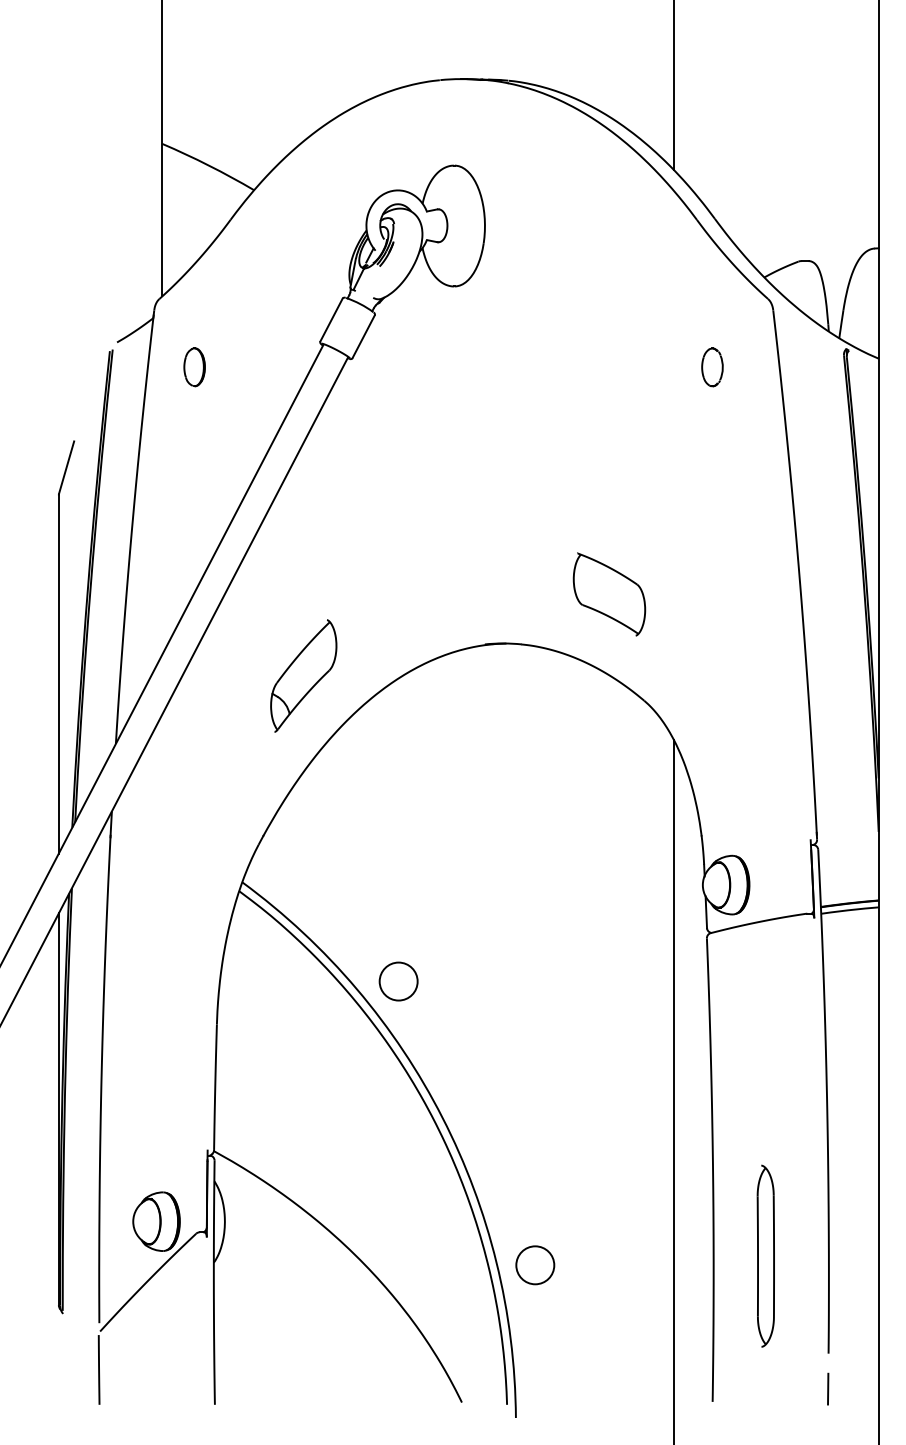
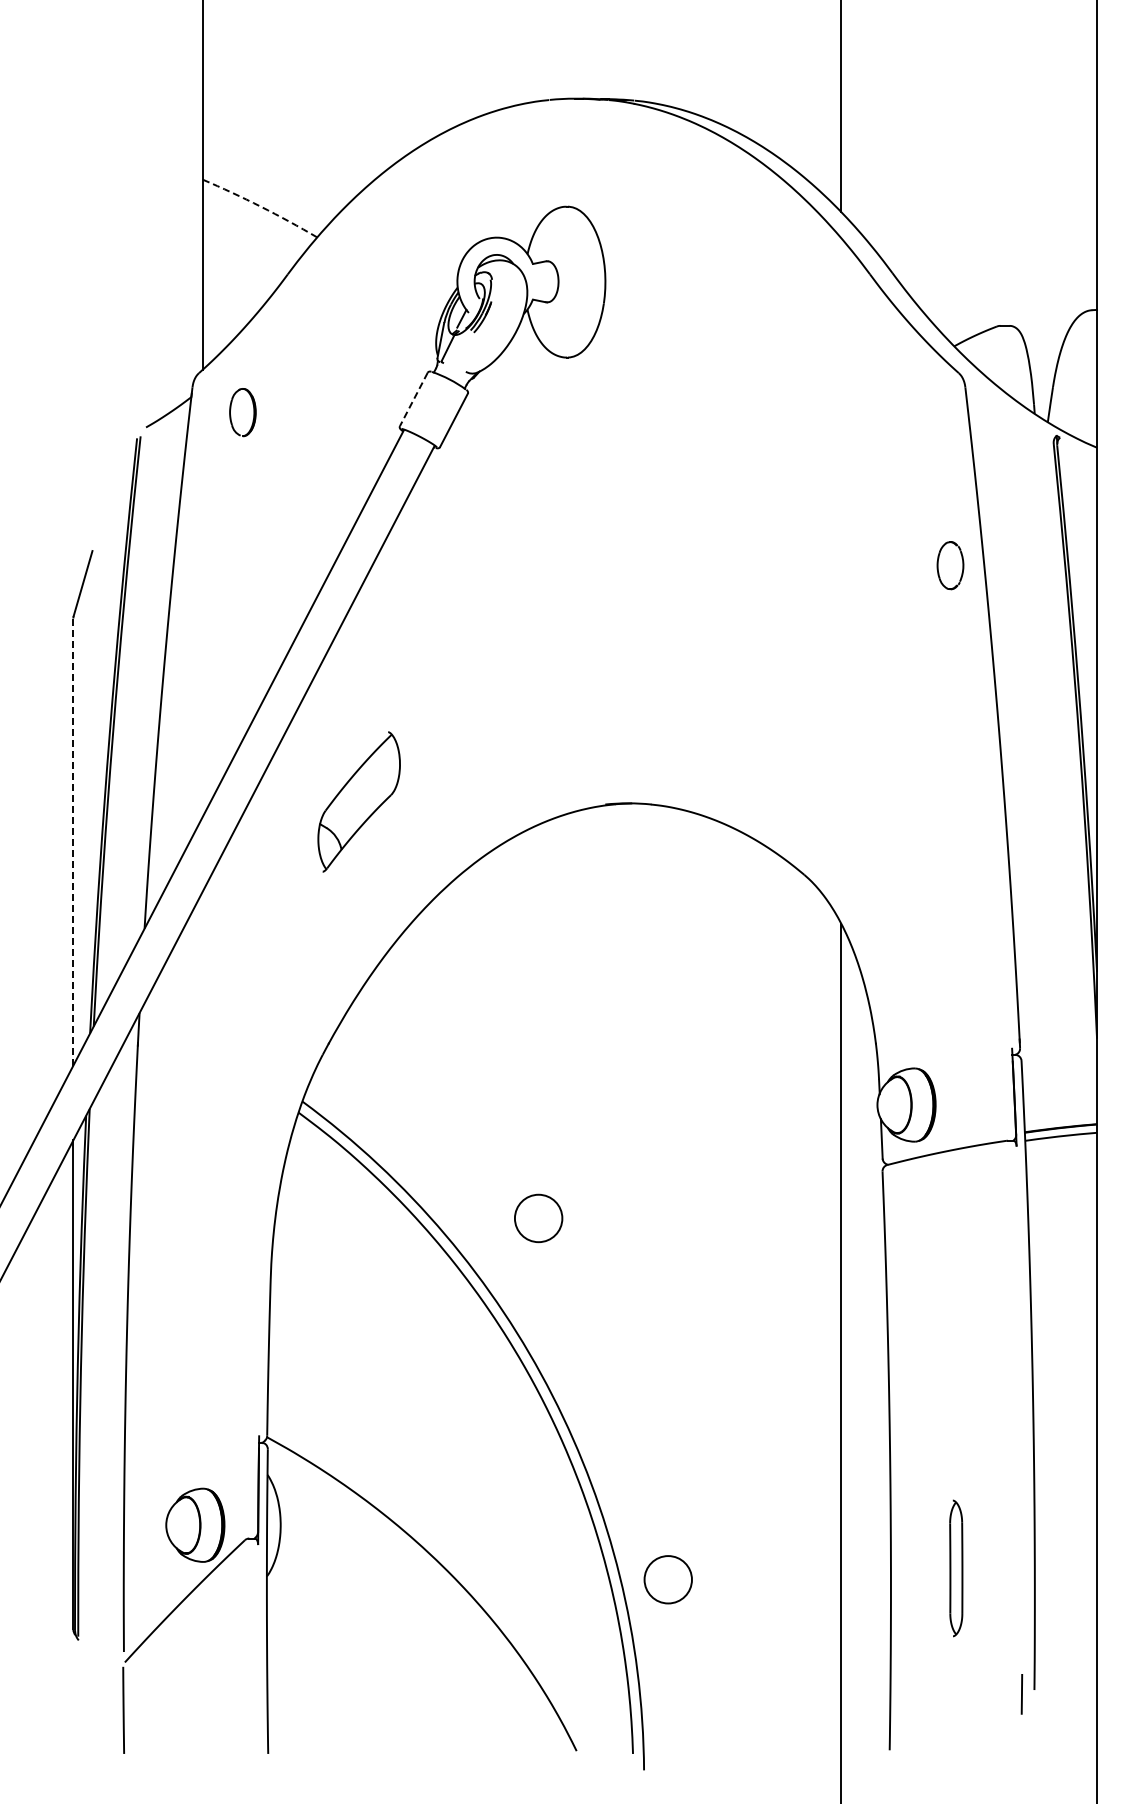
arc: (208, 165) -> (260, 206), solid -> dashed
line: (331, 320) -> (413, 399), solid -> dashed
part: (203, 367) -> (253, 412), moved
part: (712, 367) -> (950, 565), moved
part: (609, 594) -> (760, 742), removed
line: (58, 674) -> (73, 842), solid -> dashed
part: (303, 675) -> (358, 801), moved
circle: (398, 981) -> (538, 1218), moved
part: (766, 1256) -> (956, 1568), size x0.6
line: (827, 1389) -> (1021, 1694), moved

